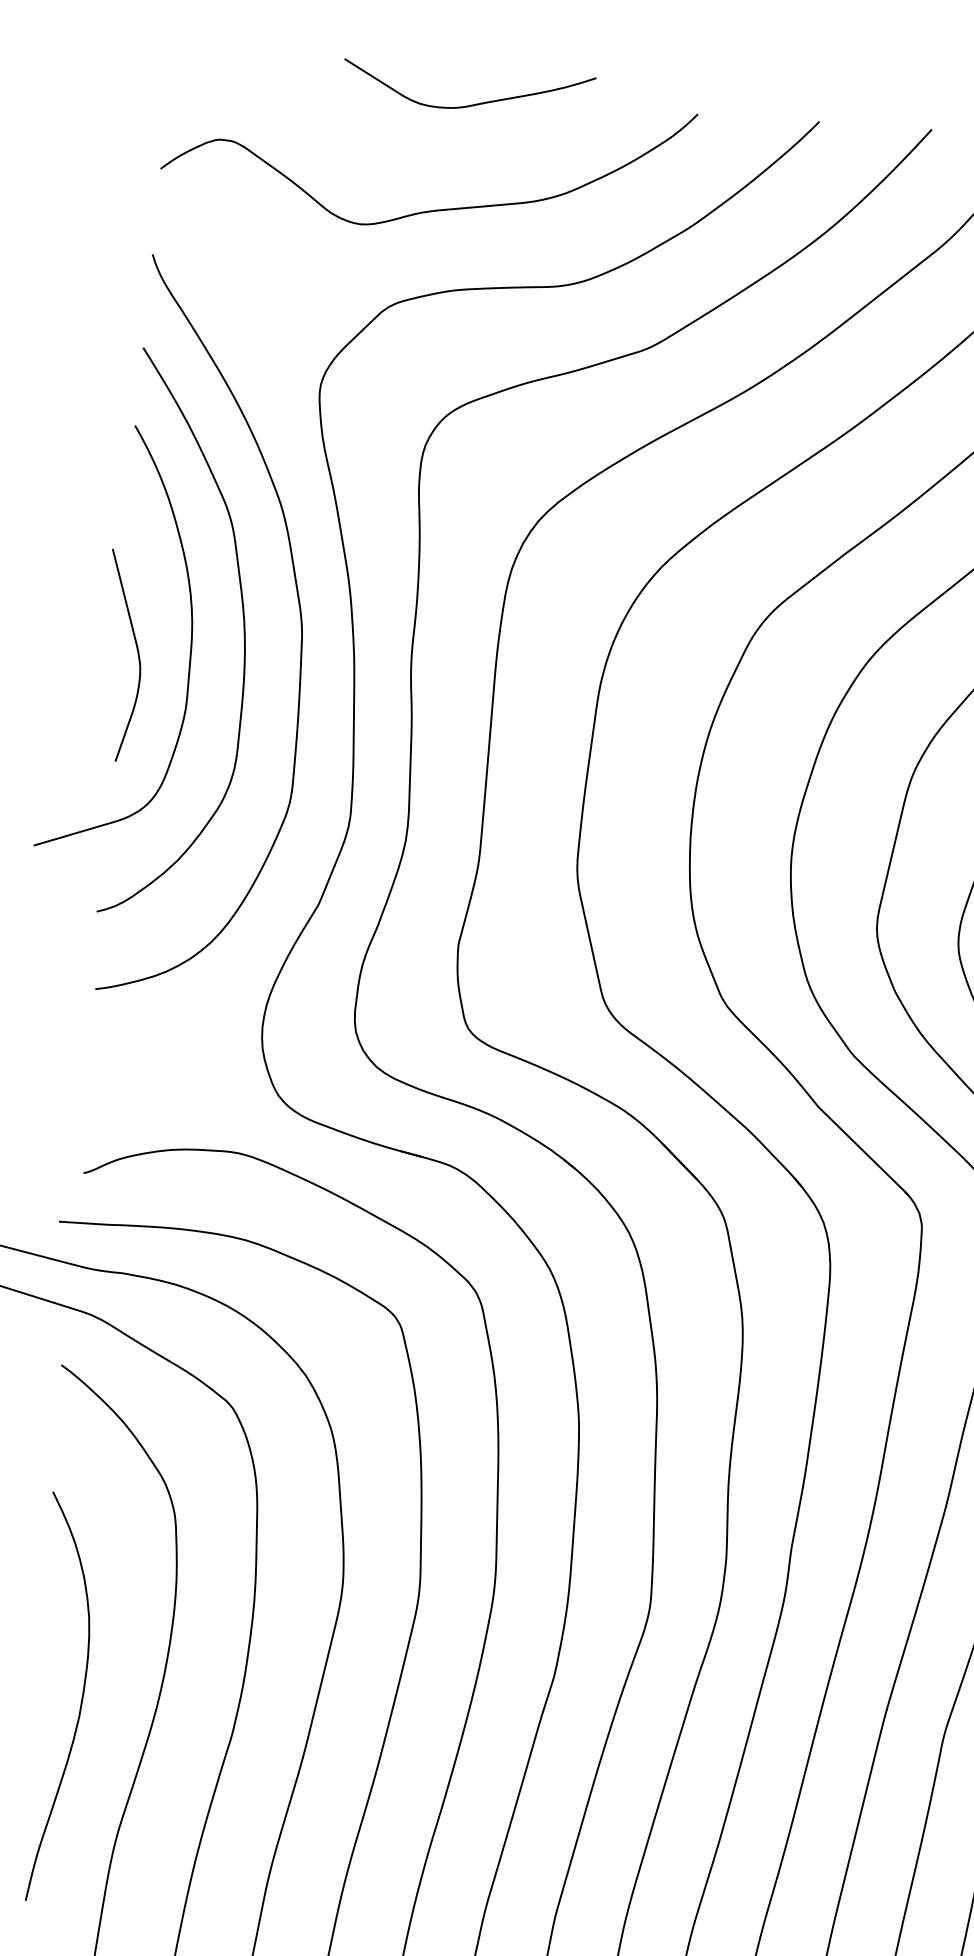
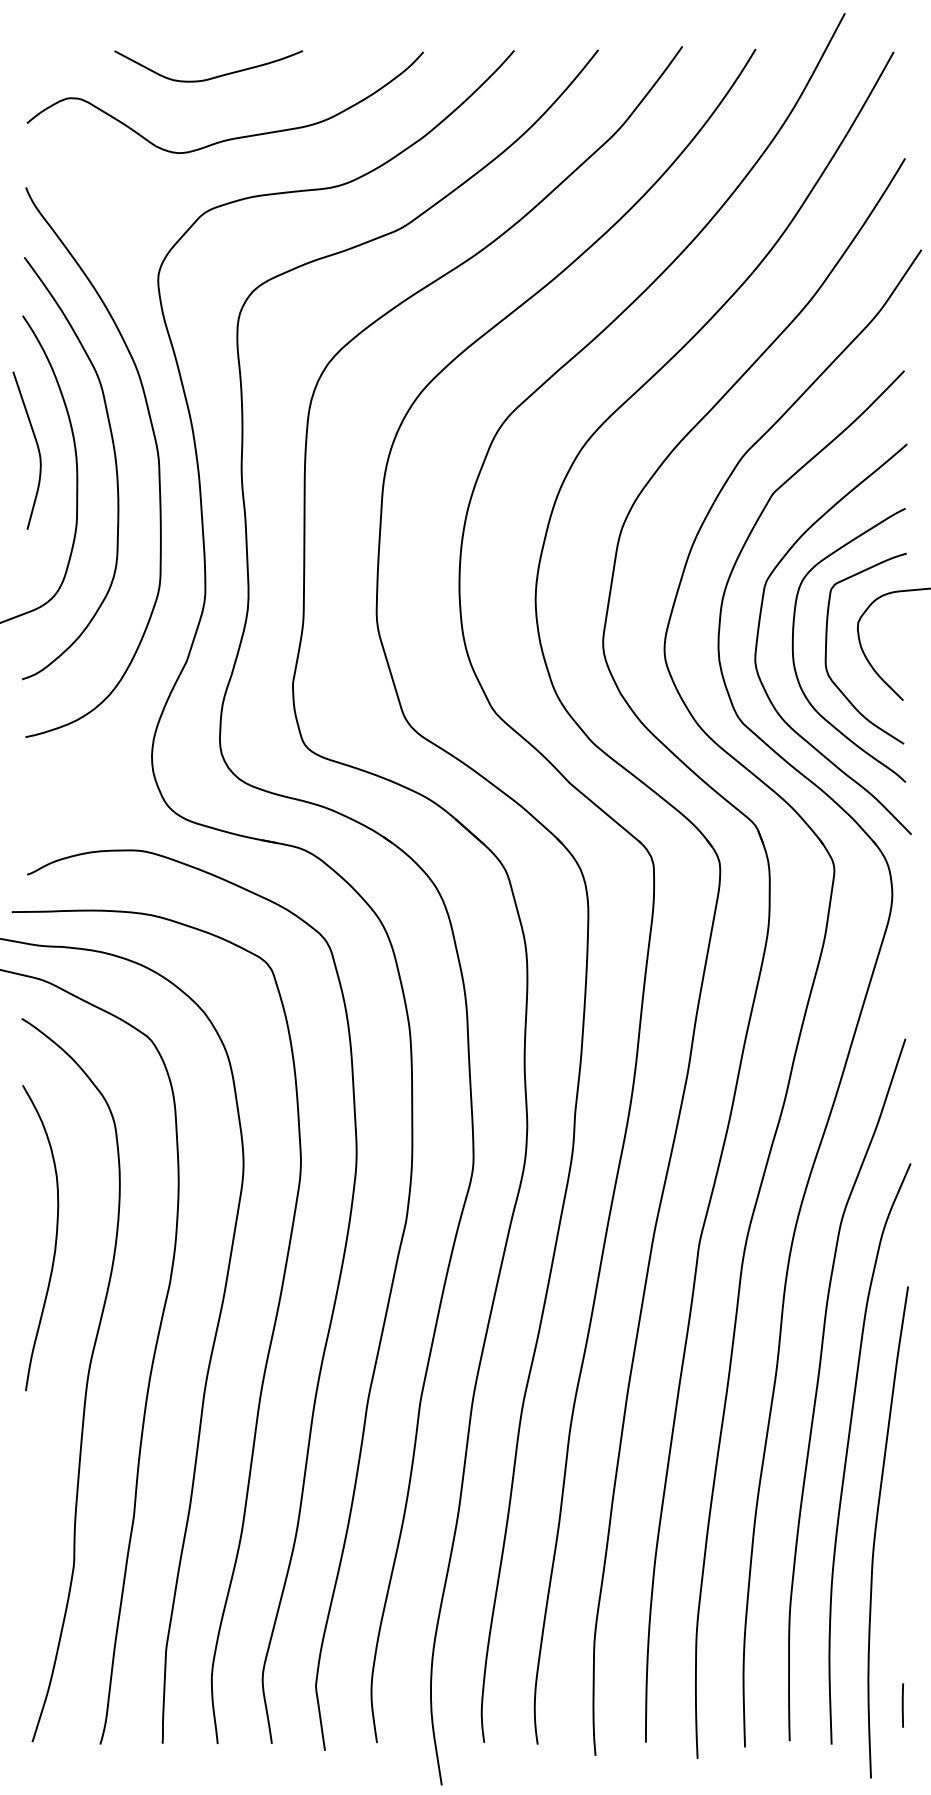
curve: (471, 104) -> (211, 77), moved
curve: (137, 655) -> (37, 449), moved
curve: (81, 1699) -> (55, 1238), moved

